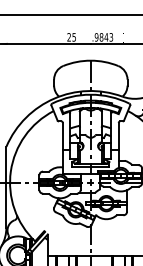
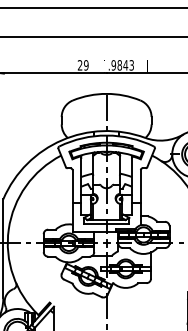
text: (74, 37) -> (86, 65), 25 -> 29

